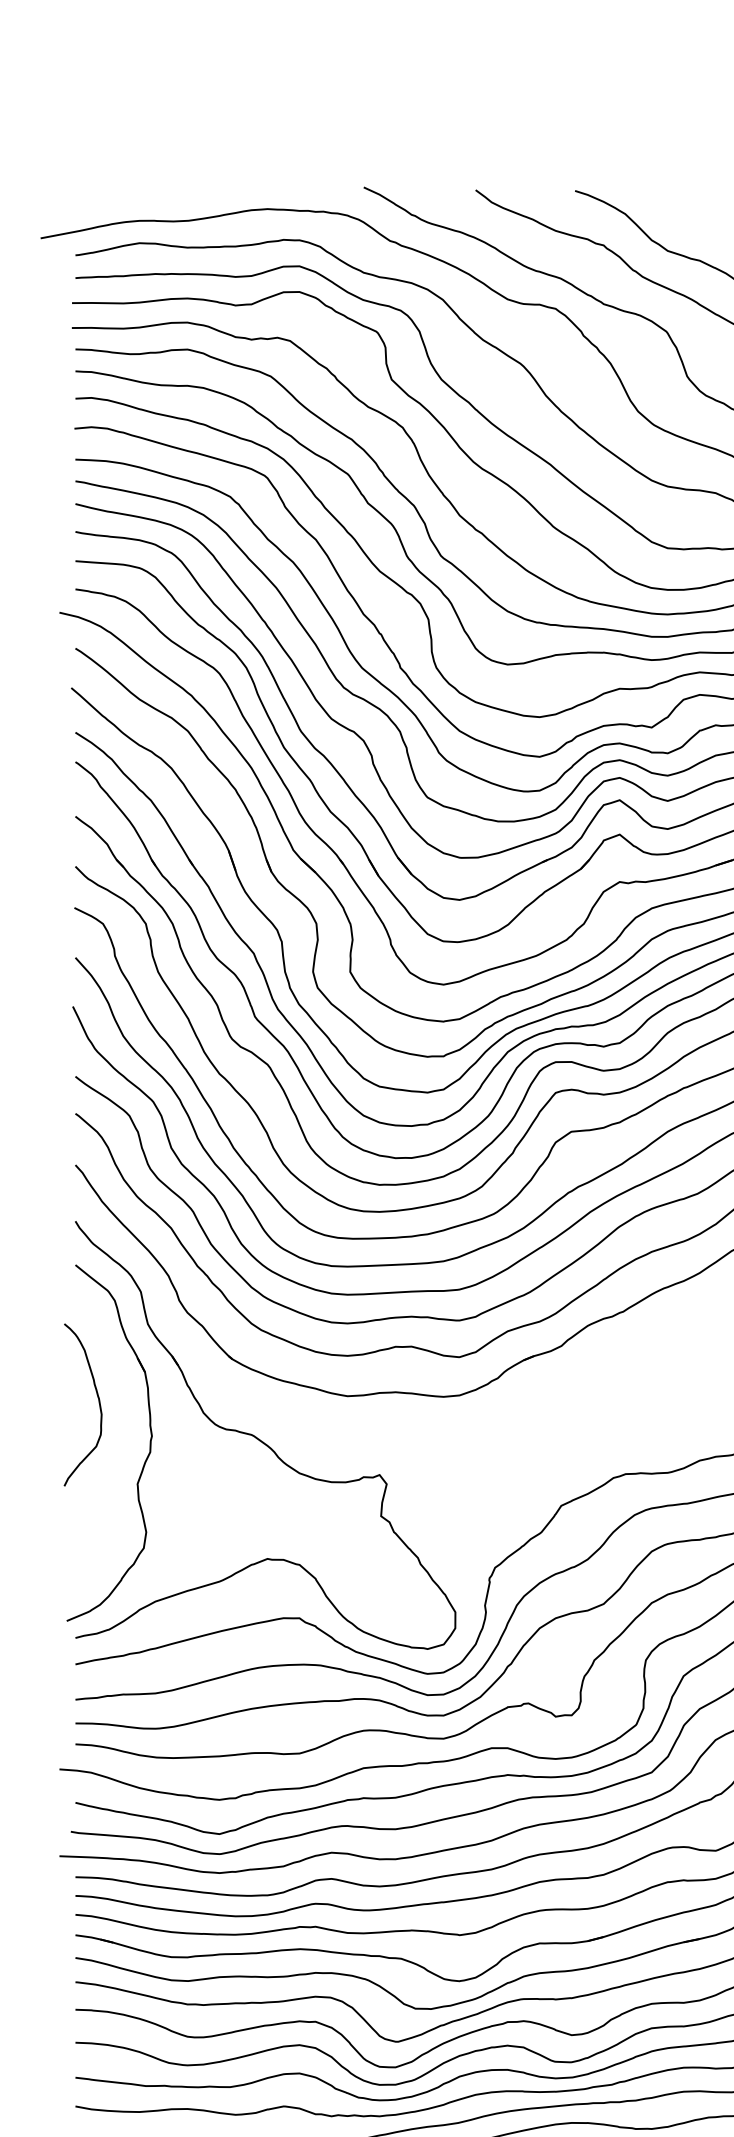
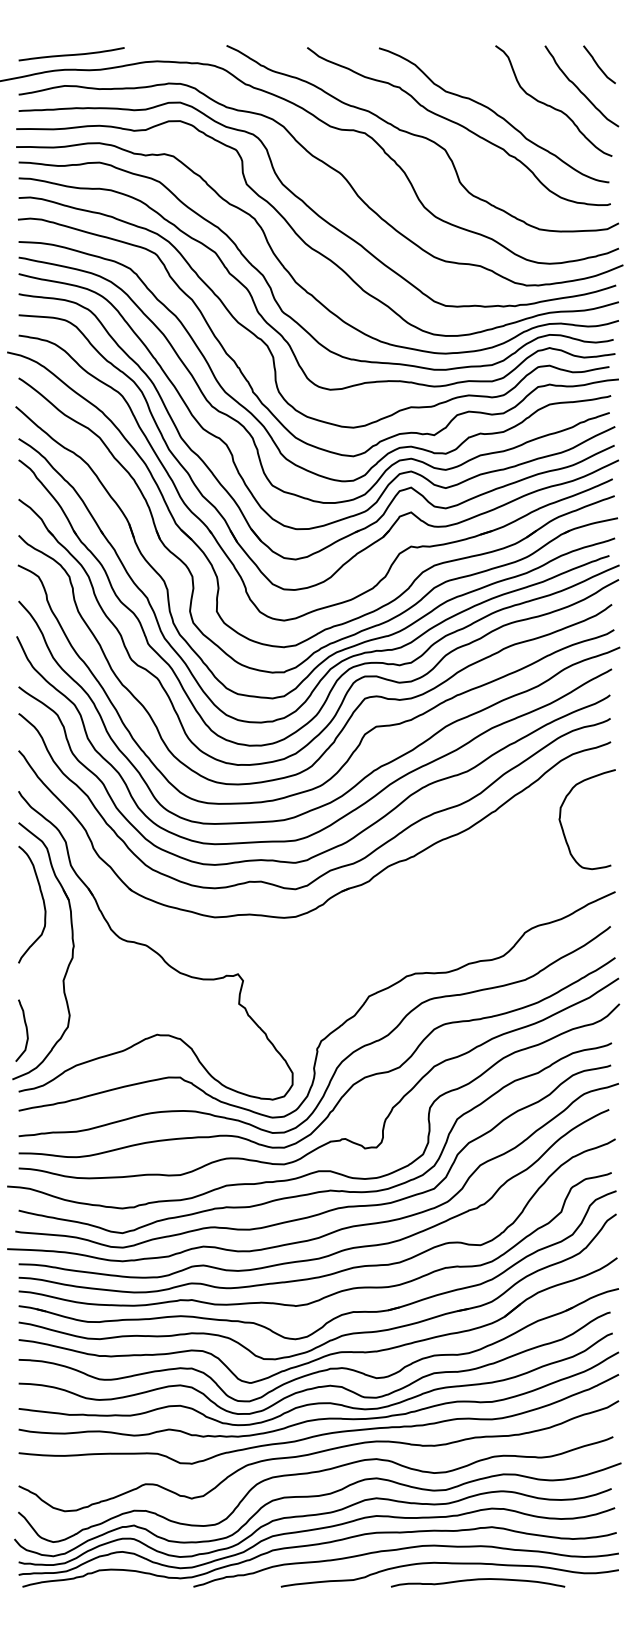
curve: (148, 199) -> (71, 54), added
curve: (97, 1399) -> (42, 900), moved
curve: (84, 1550) -> (25, 1028), added

